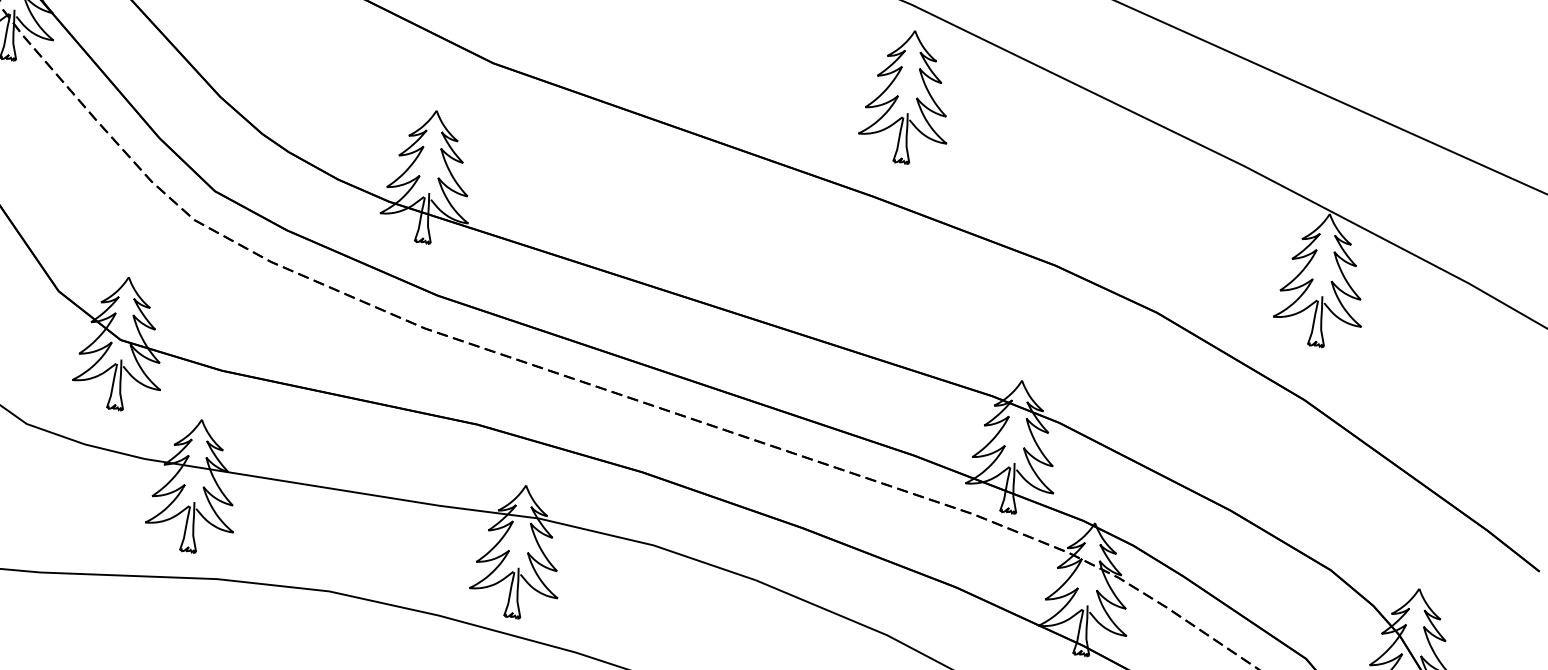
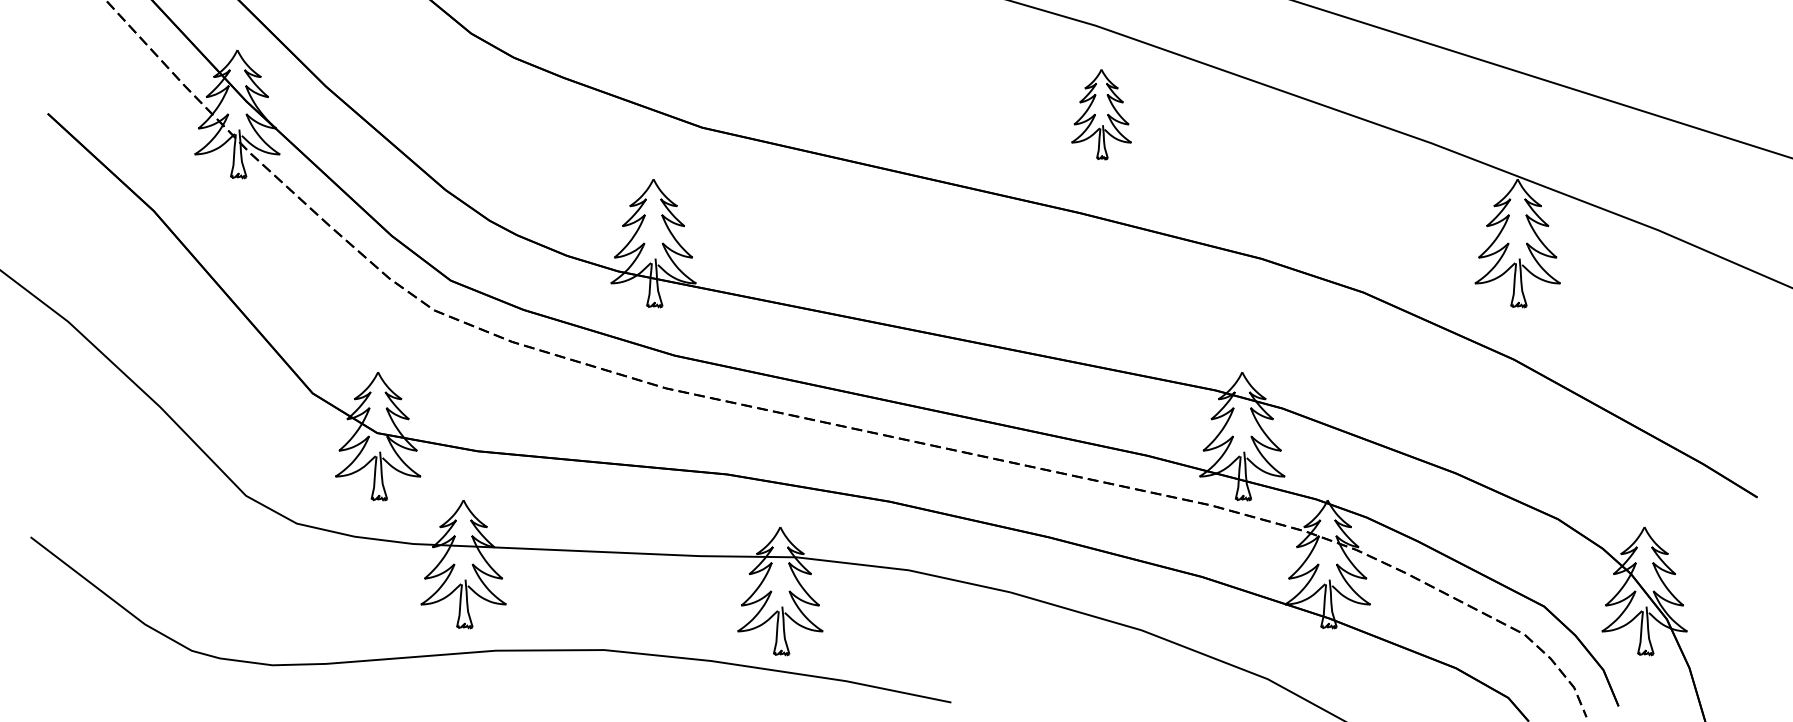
part: (907, 97) -> (1101, 114), size x0.7

